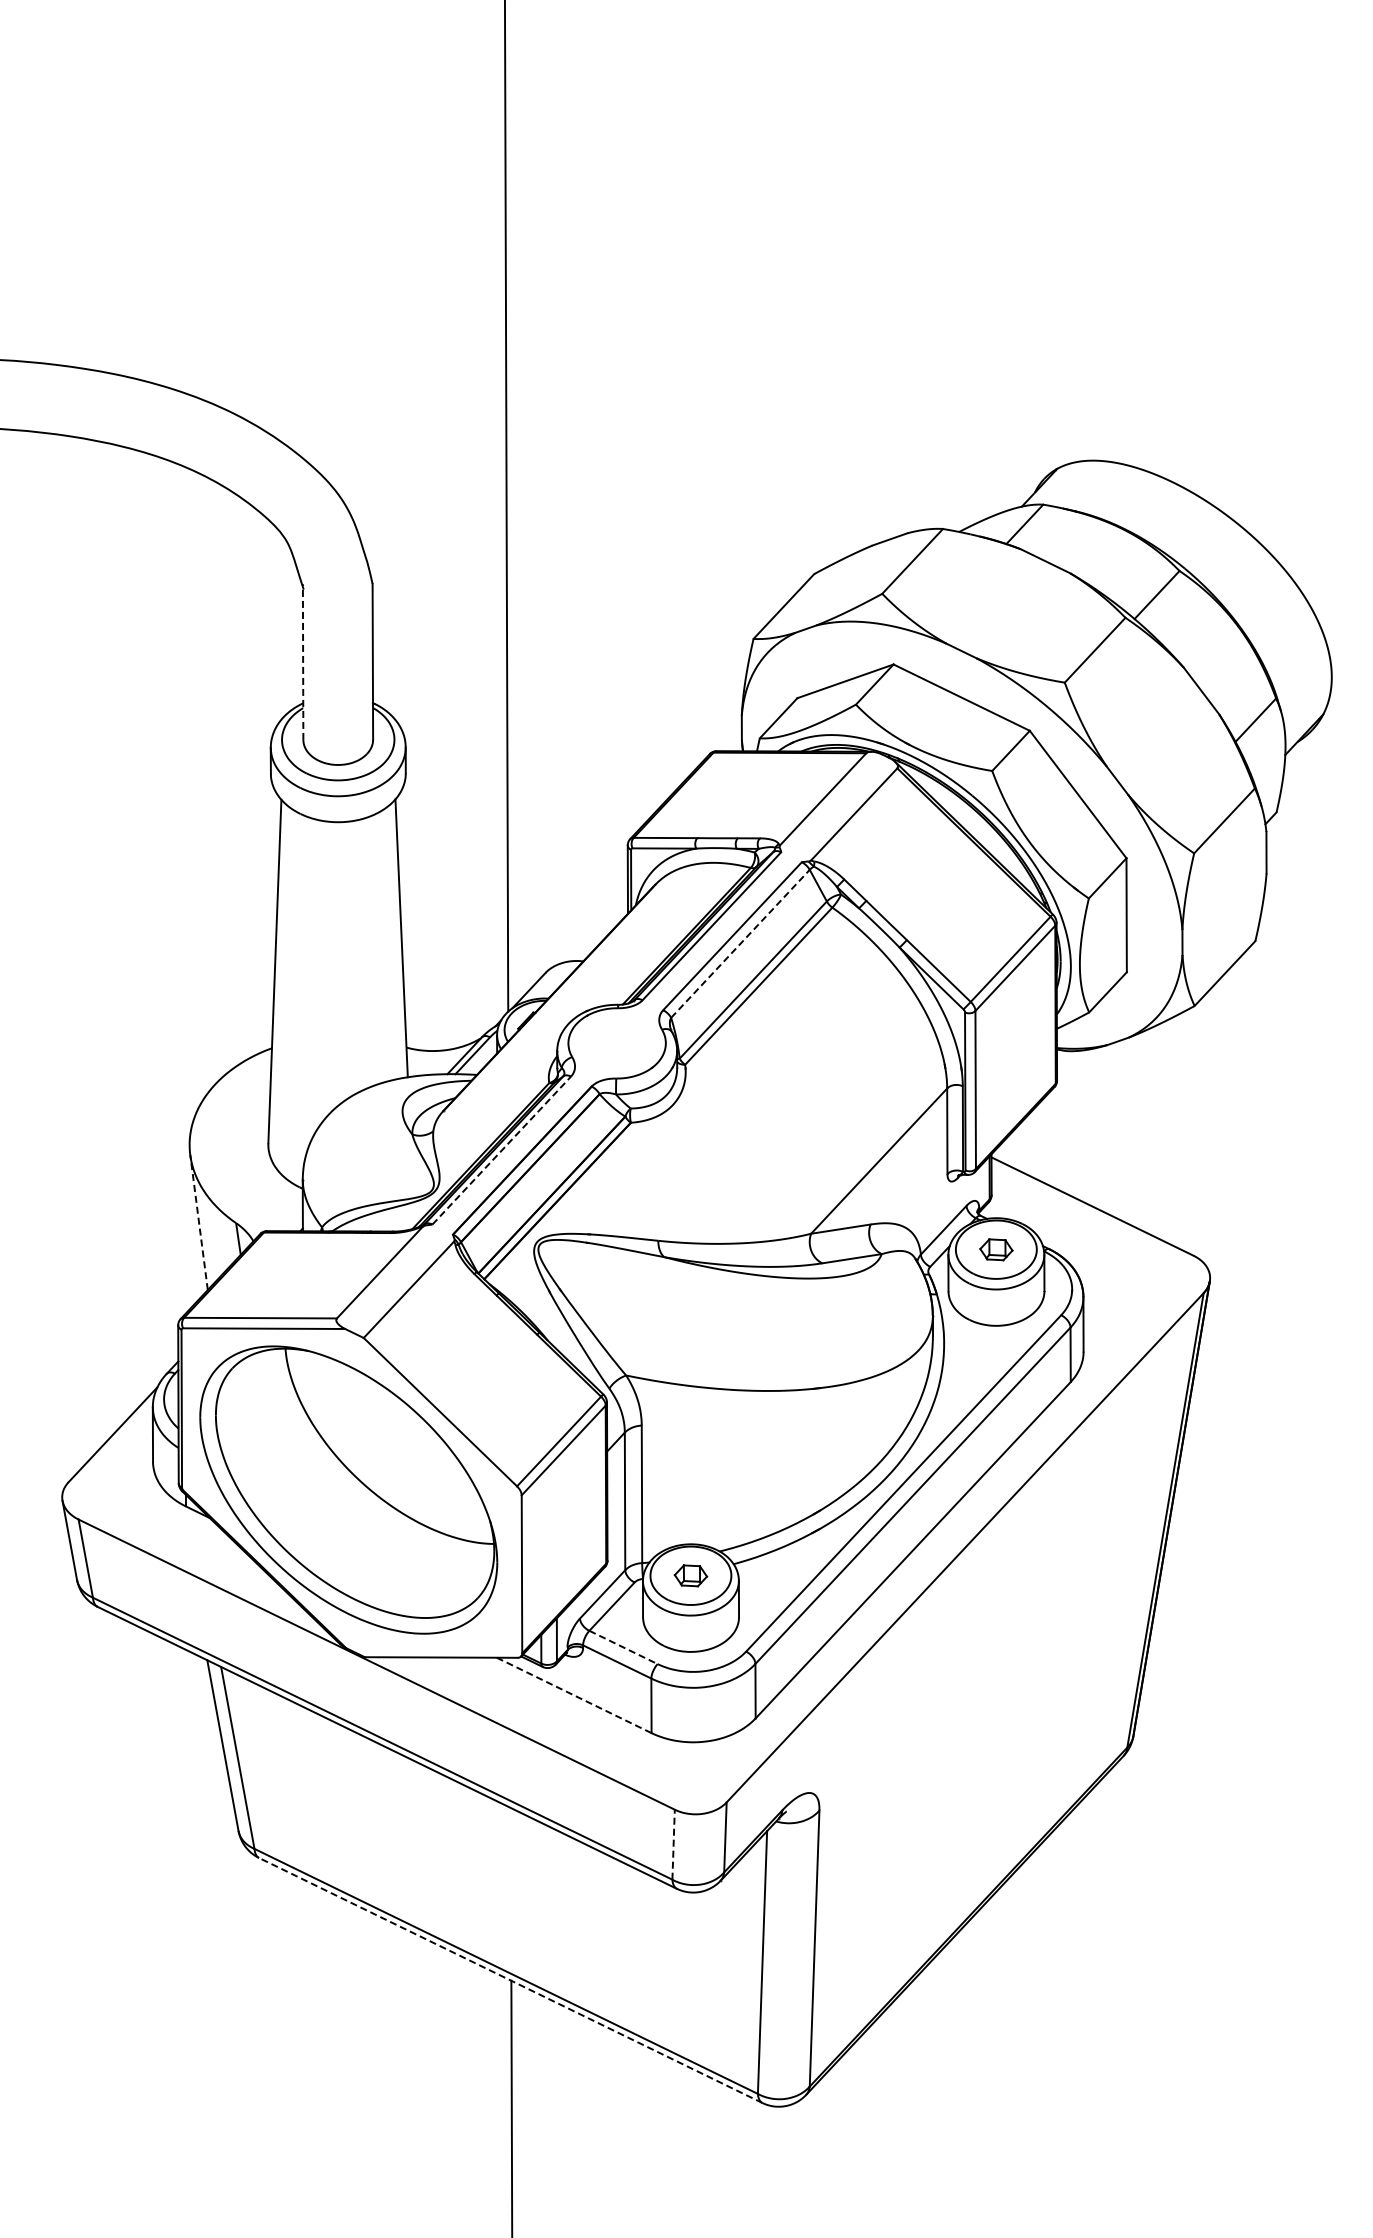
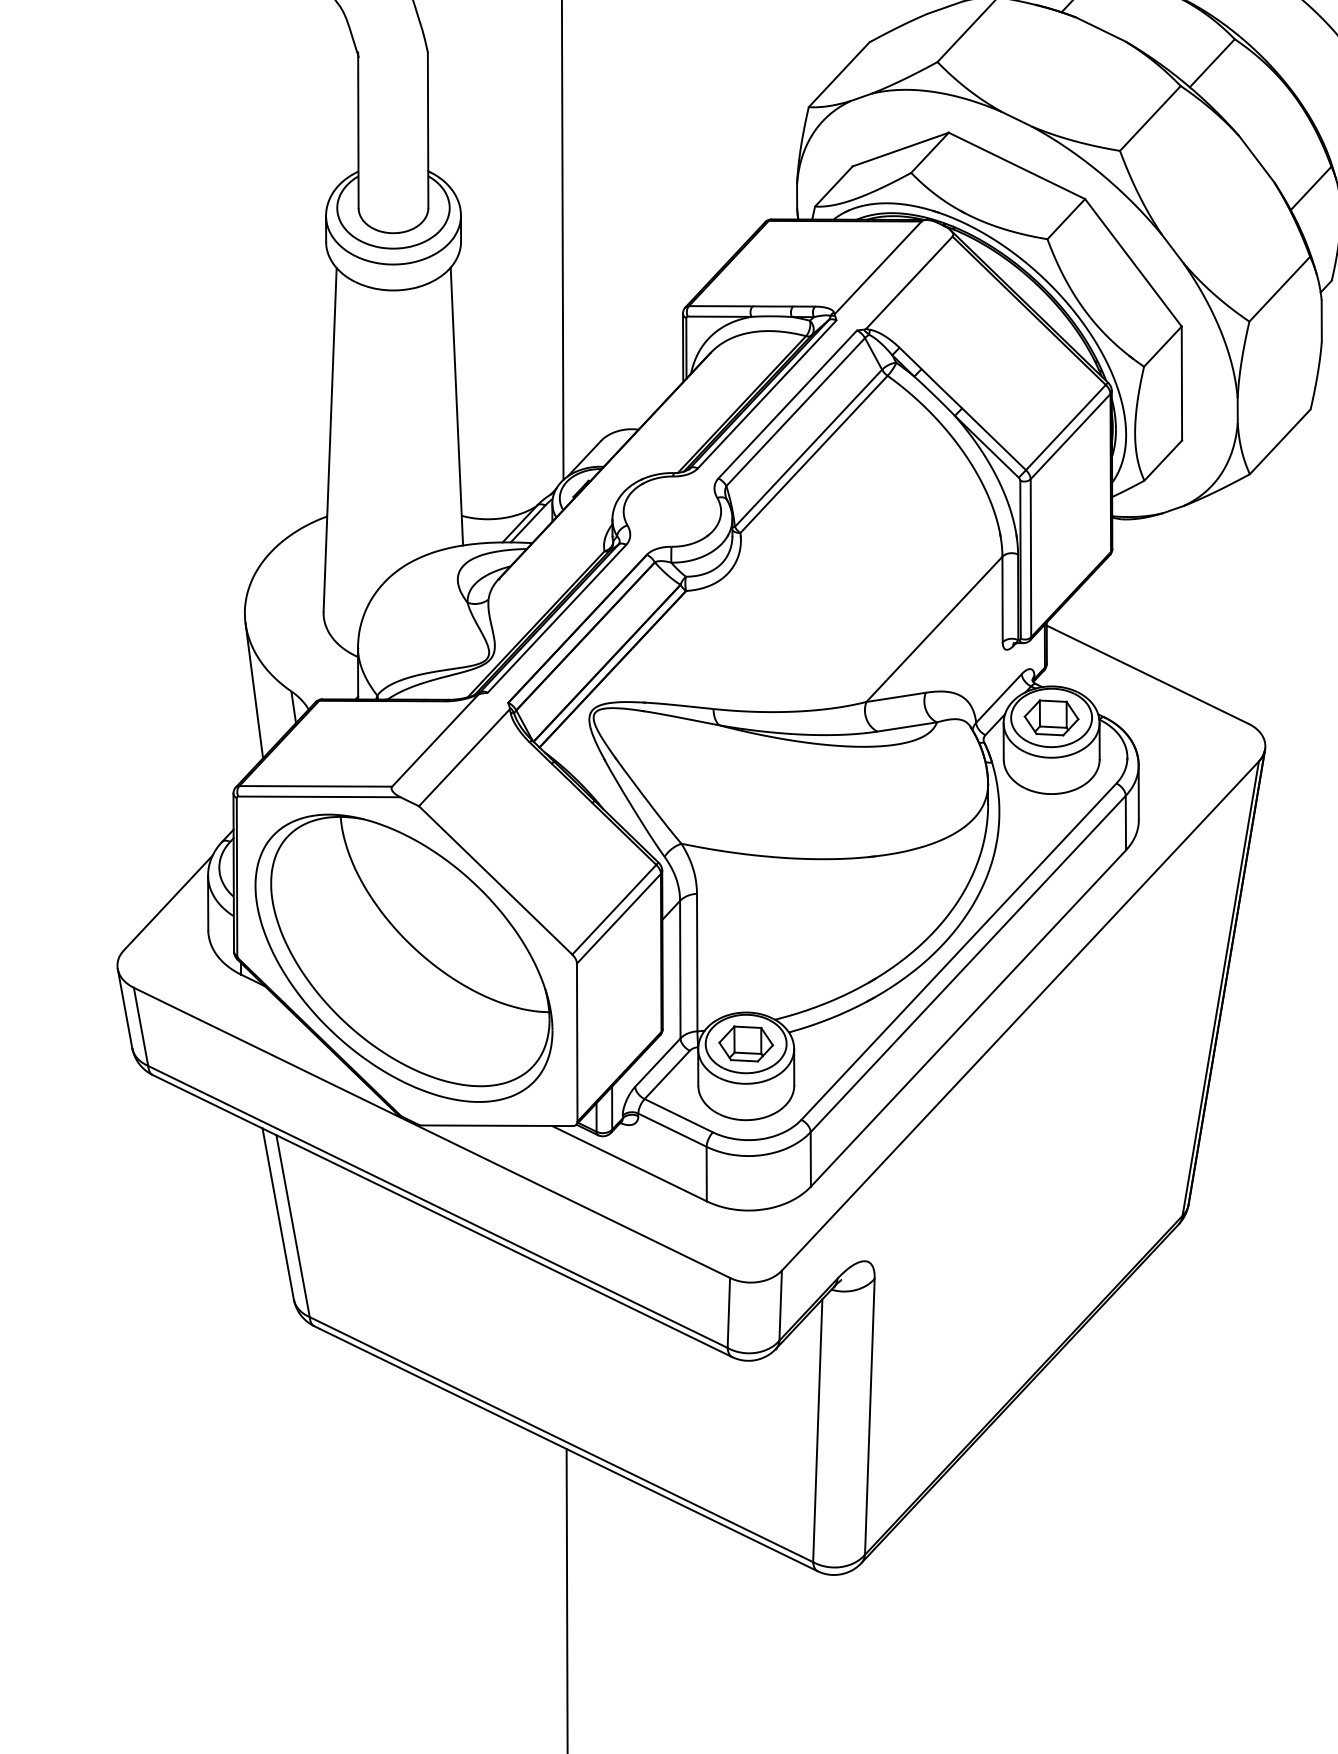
line: (303, 662) -> (358, 130), dashed -> solid
line: (740, 943) -> (795, 411), dashed -> solid
line: (502, 1150) -> (557, 618), dashed -> solid
line: (199, 1222) -> (254, 690), dashed -> solid
part: (996, 1249) -> (1051, 717), size x1.67
part: (690, 1575) -> (745, 1043), size x1.67
line: (623, 1647) -> (678, 1115), dashed -> solid
line: (574, 1695) -> (629, 1163), dashed -> solid
line: (673, 1844) -> (728, 1312), dashed -> solid
line: (510, 1980) -> (565, 1448), dashed -> solid

